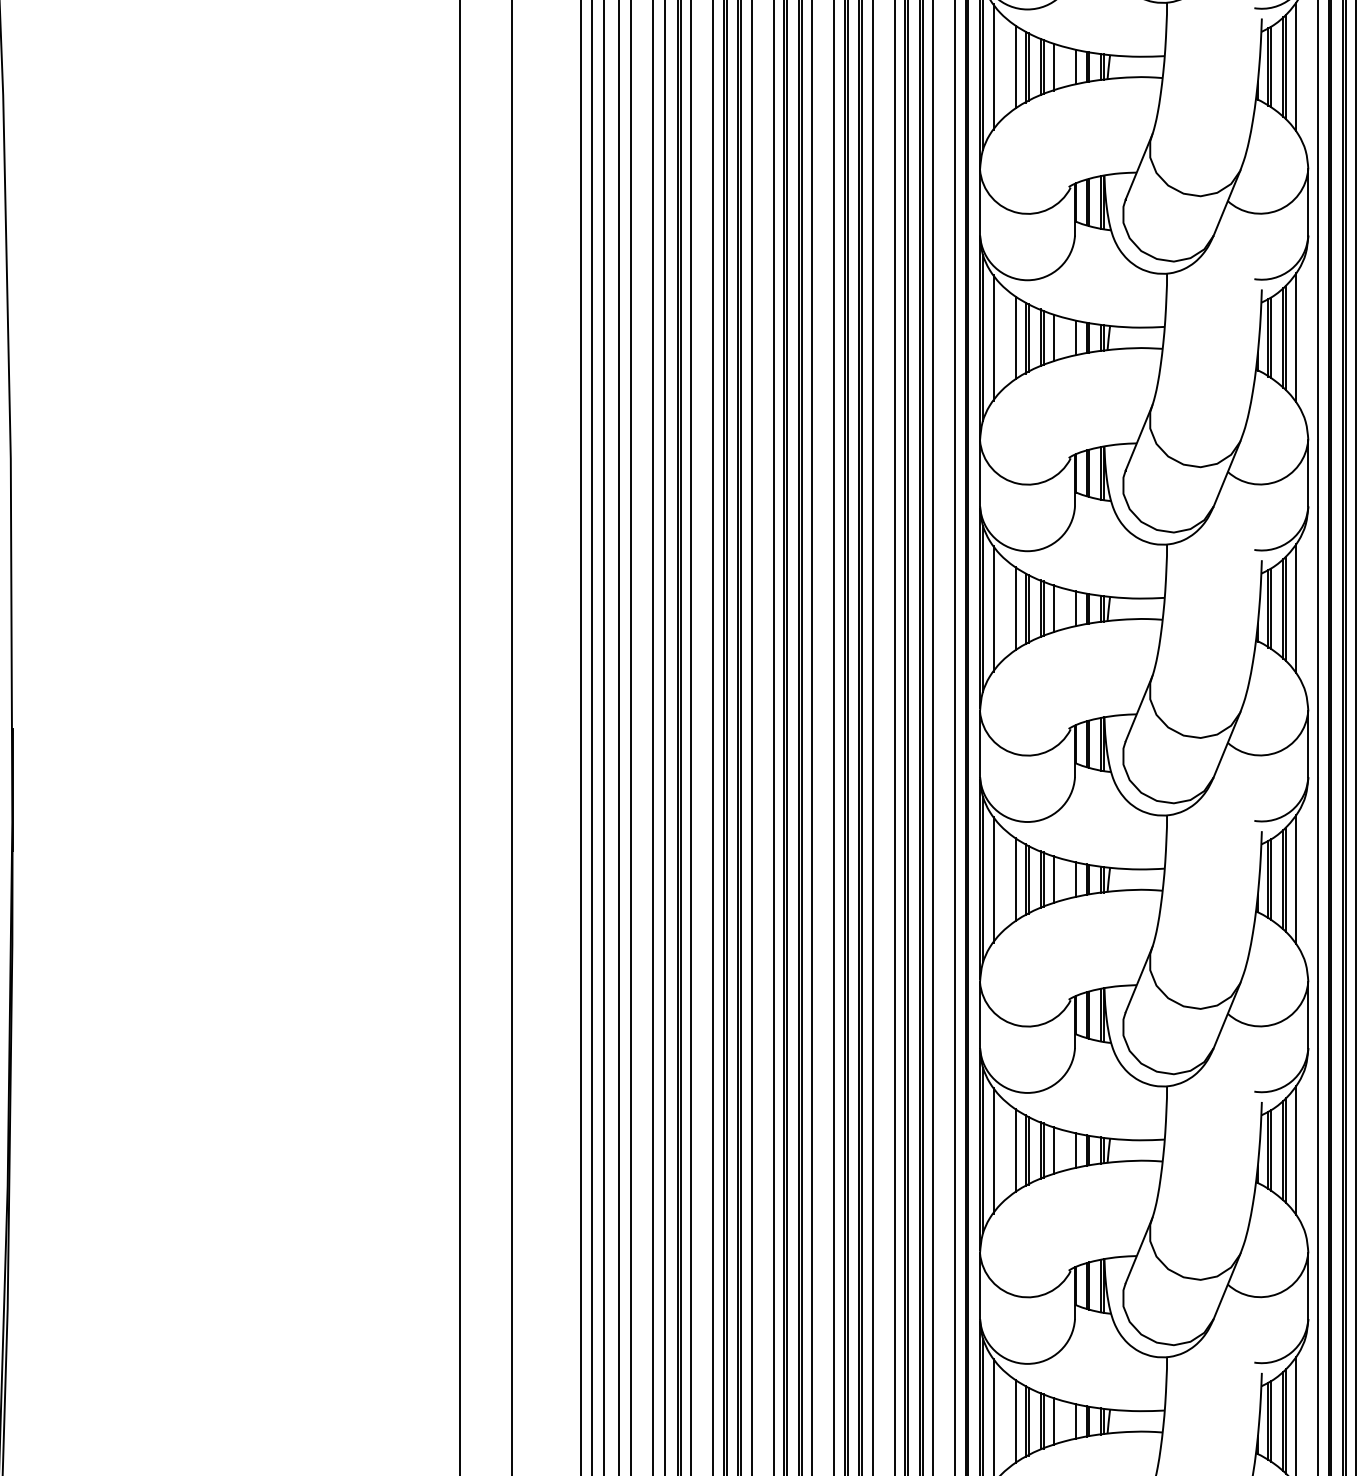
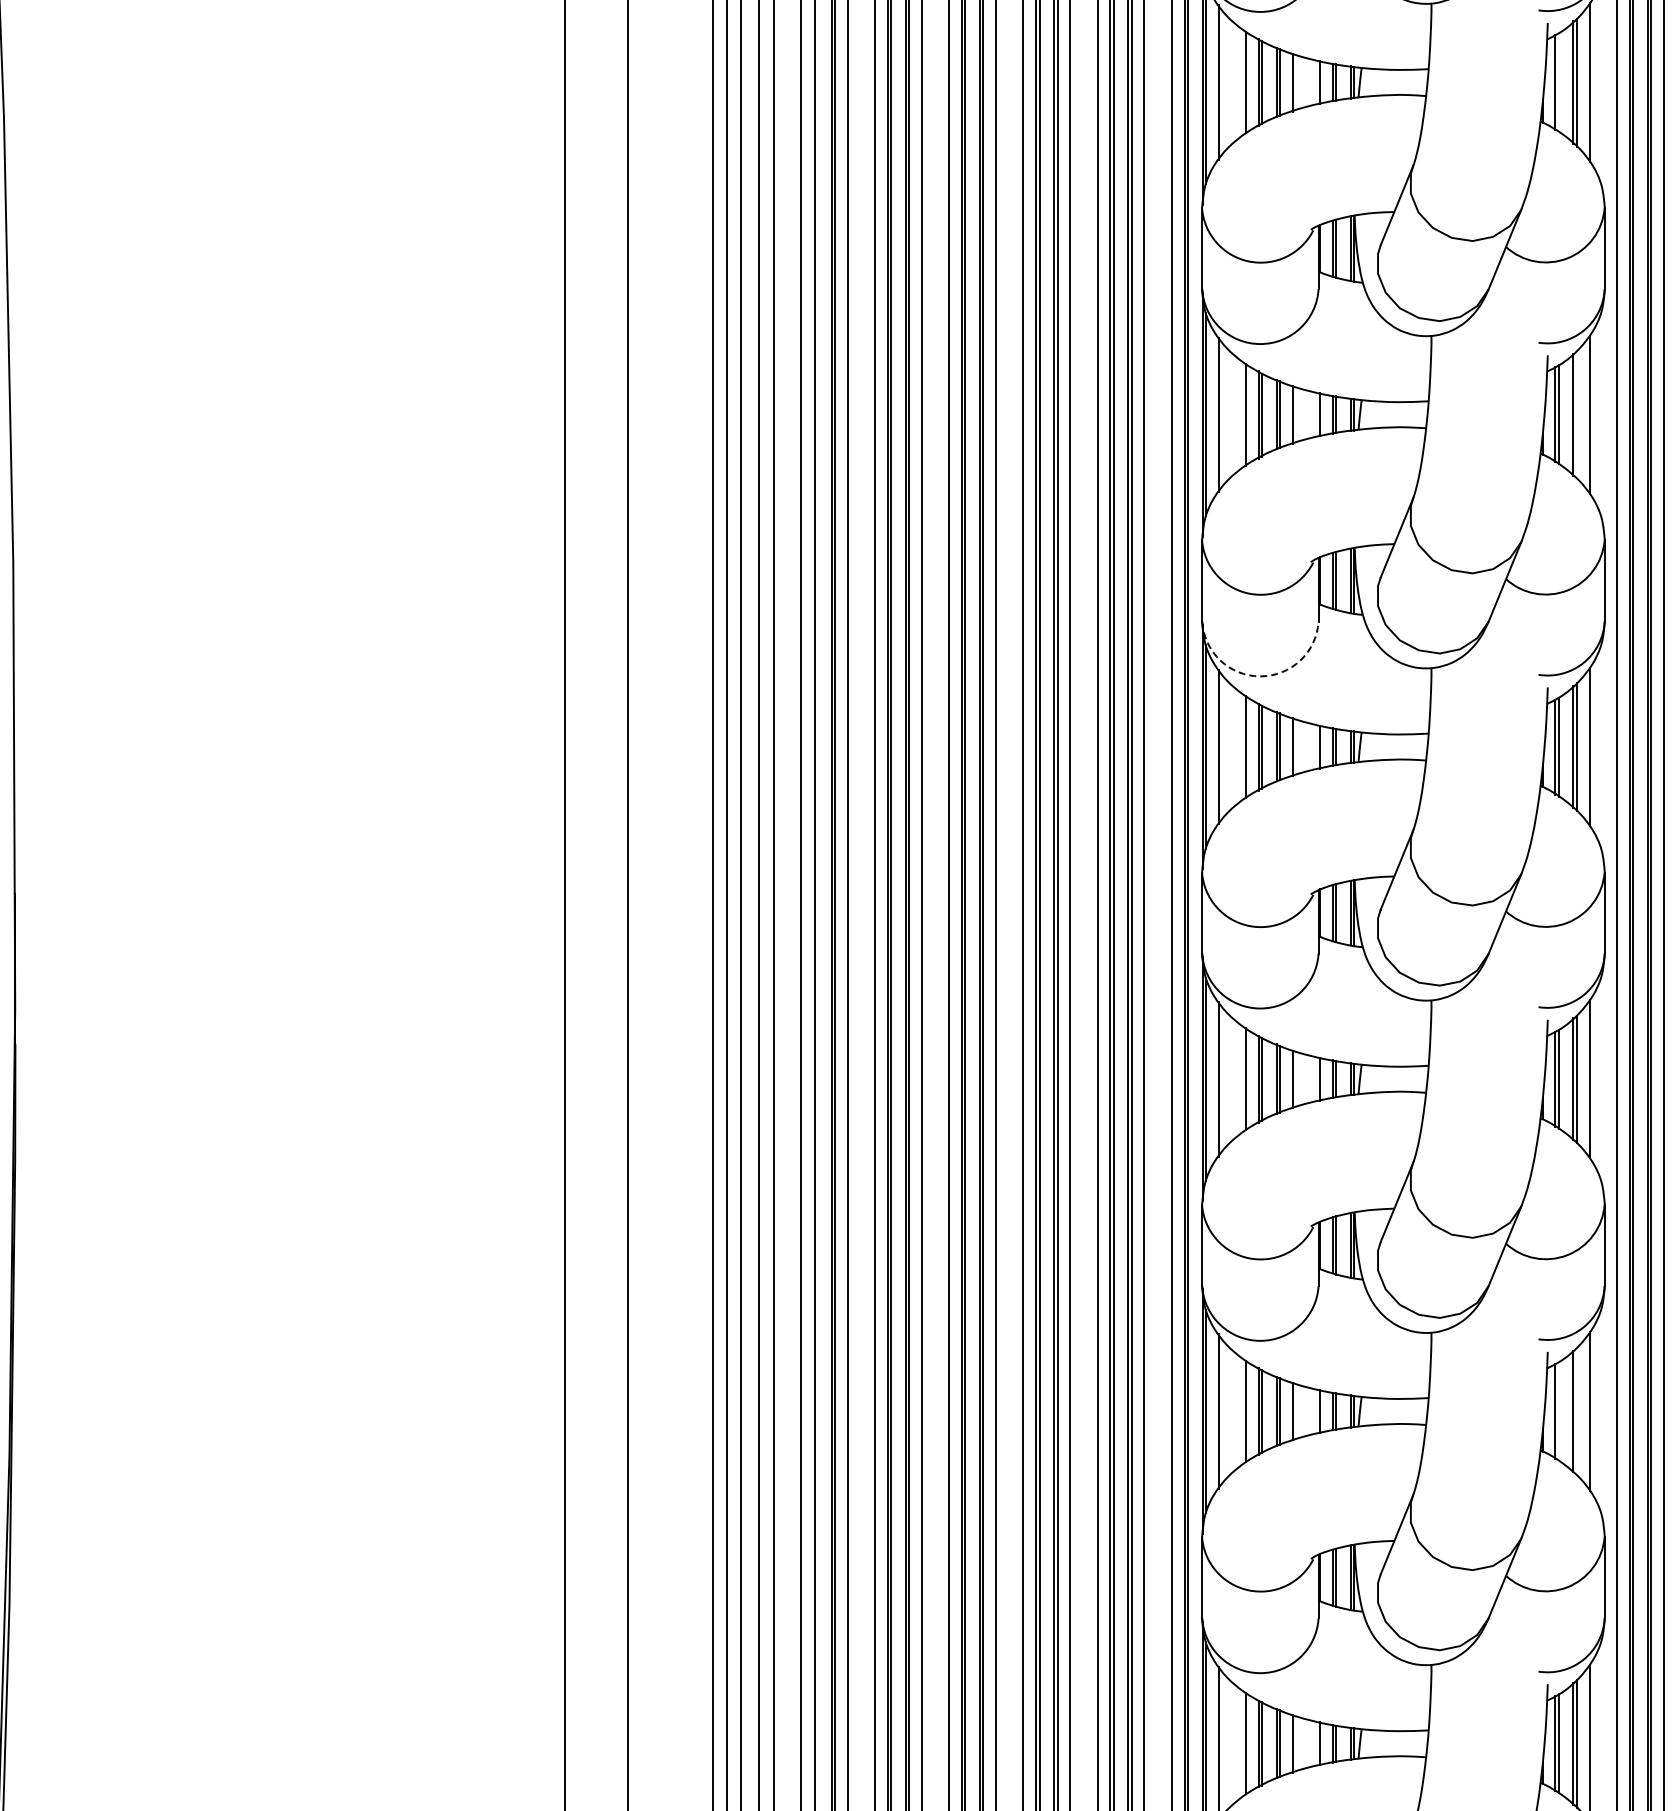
line: (1270, 67) -> (1558, 82), removed
line: (1285, 337) -> (1576, 414), removed
arc: (1027, 551) -> (1260, 676), solid -> dashed
line: (1270, 1150) -> (1558, 1411), removed
line: (1285, 1150) -> (1576, 1411), removed

